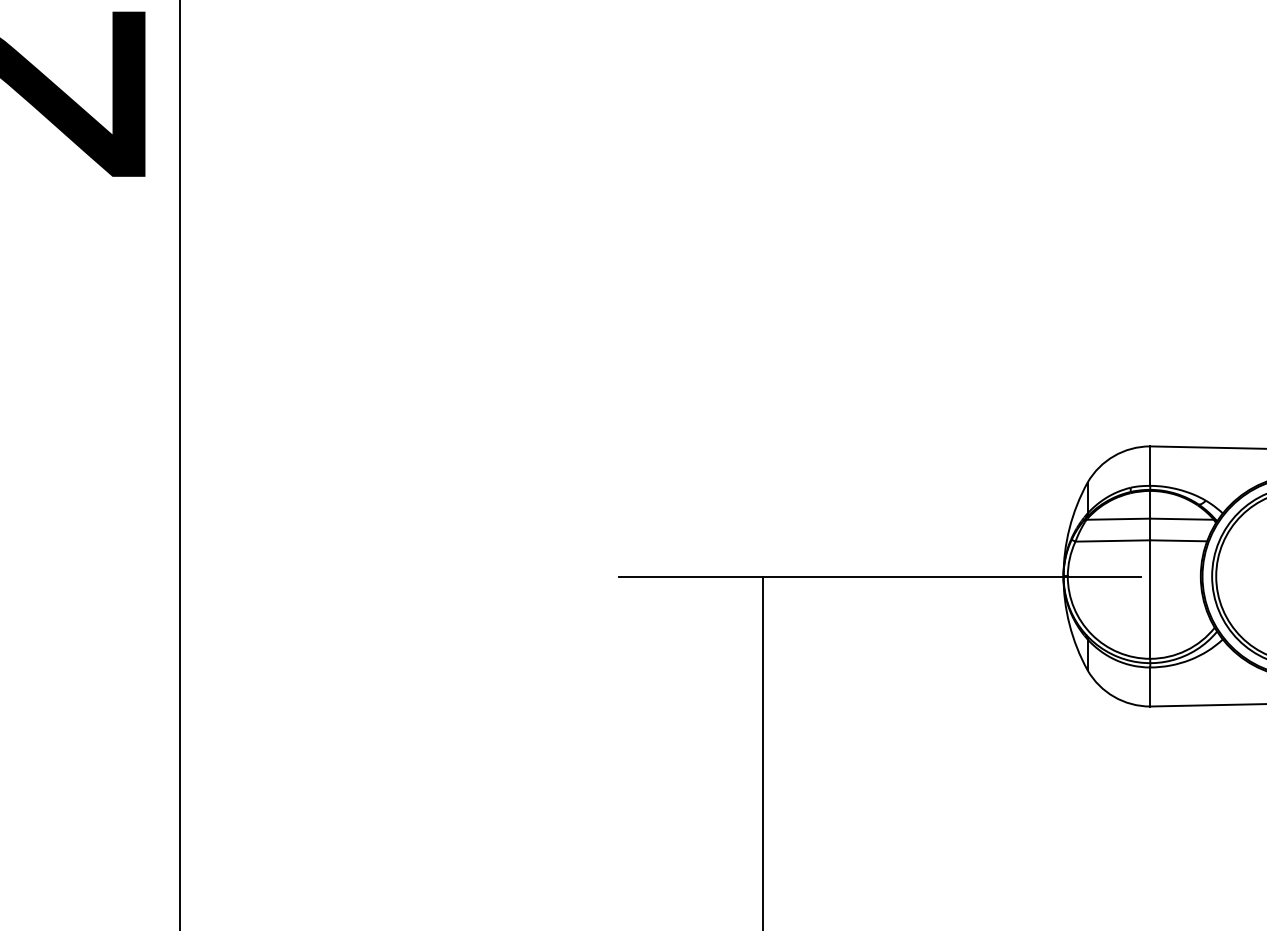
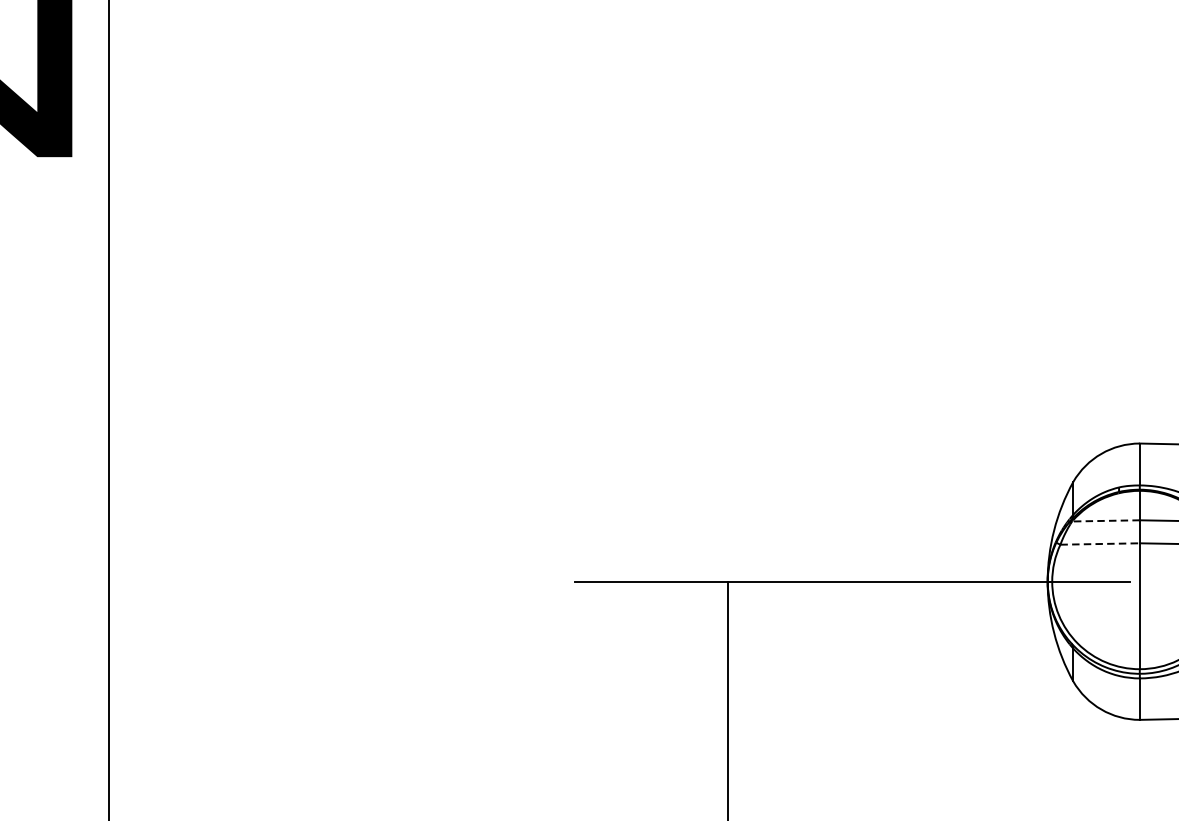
line: (1118, 519) -> (1106, 521), solid -> dashed
line: (1113, 540) -> (1100, 543), solid -> dashed

